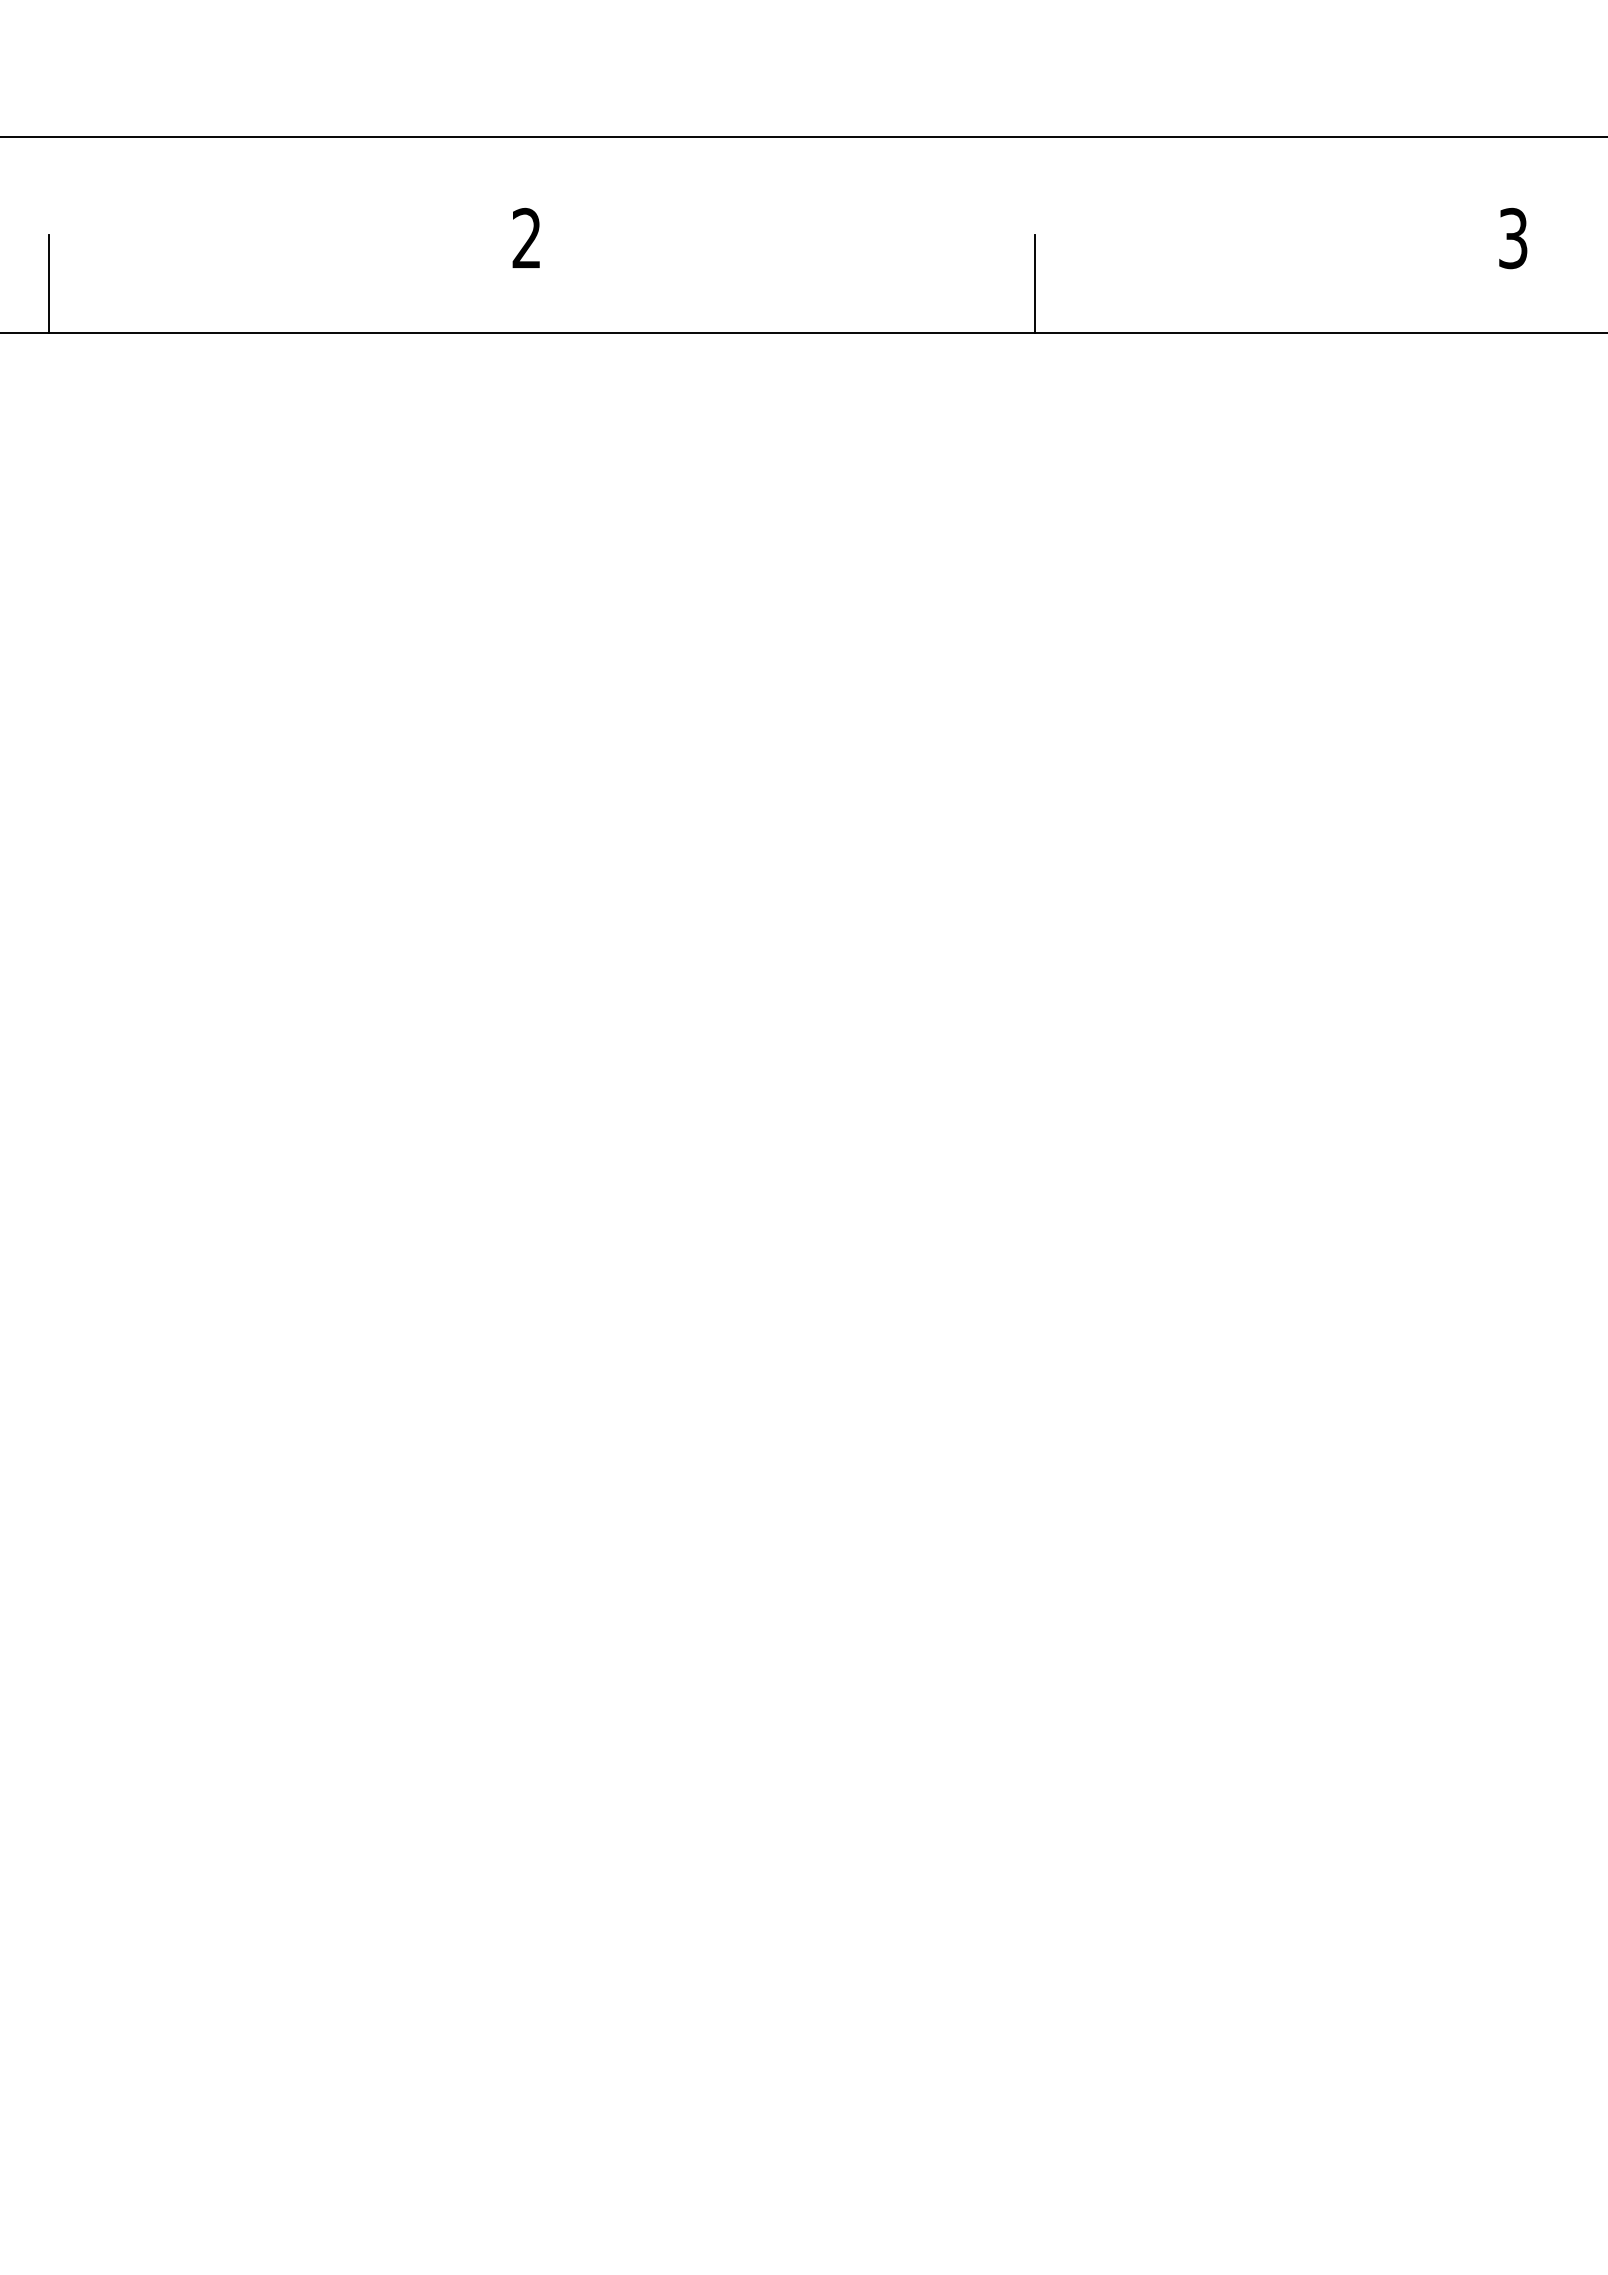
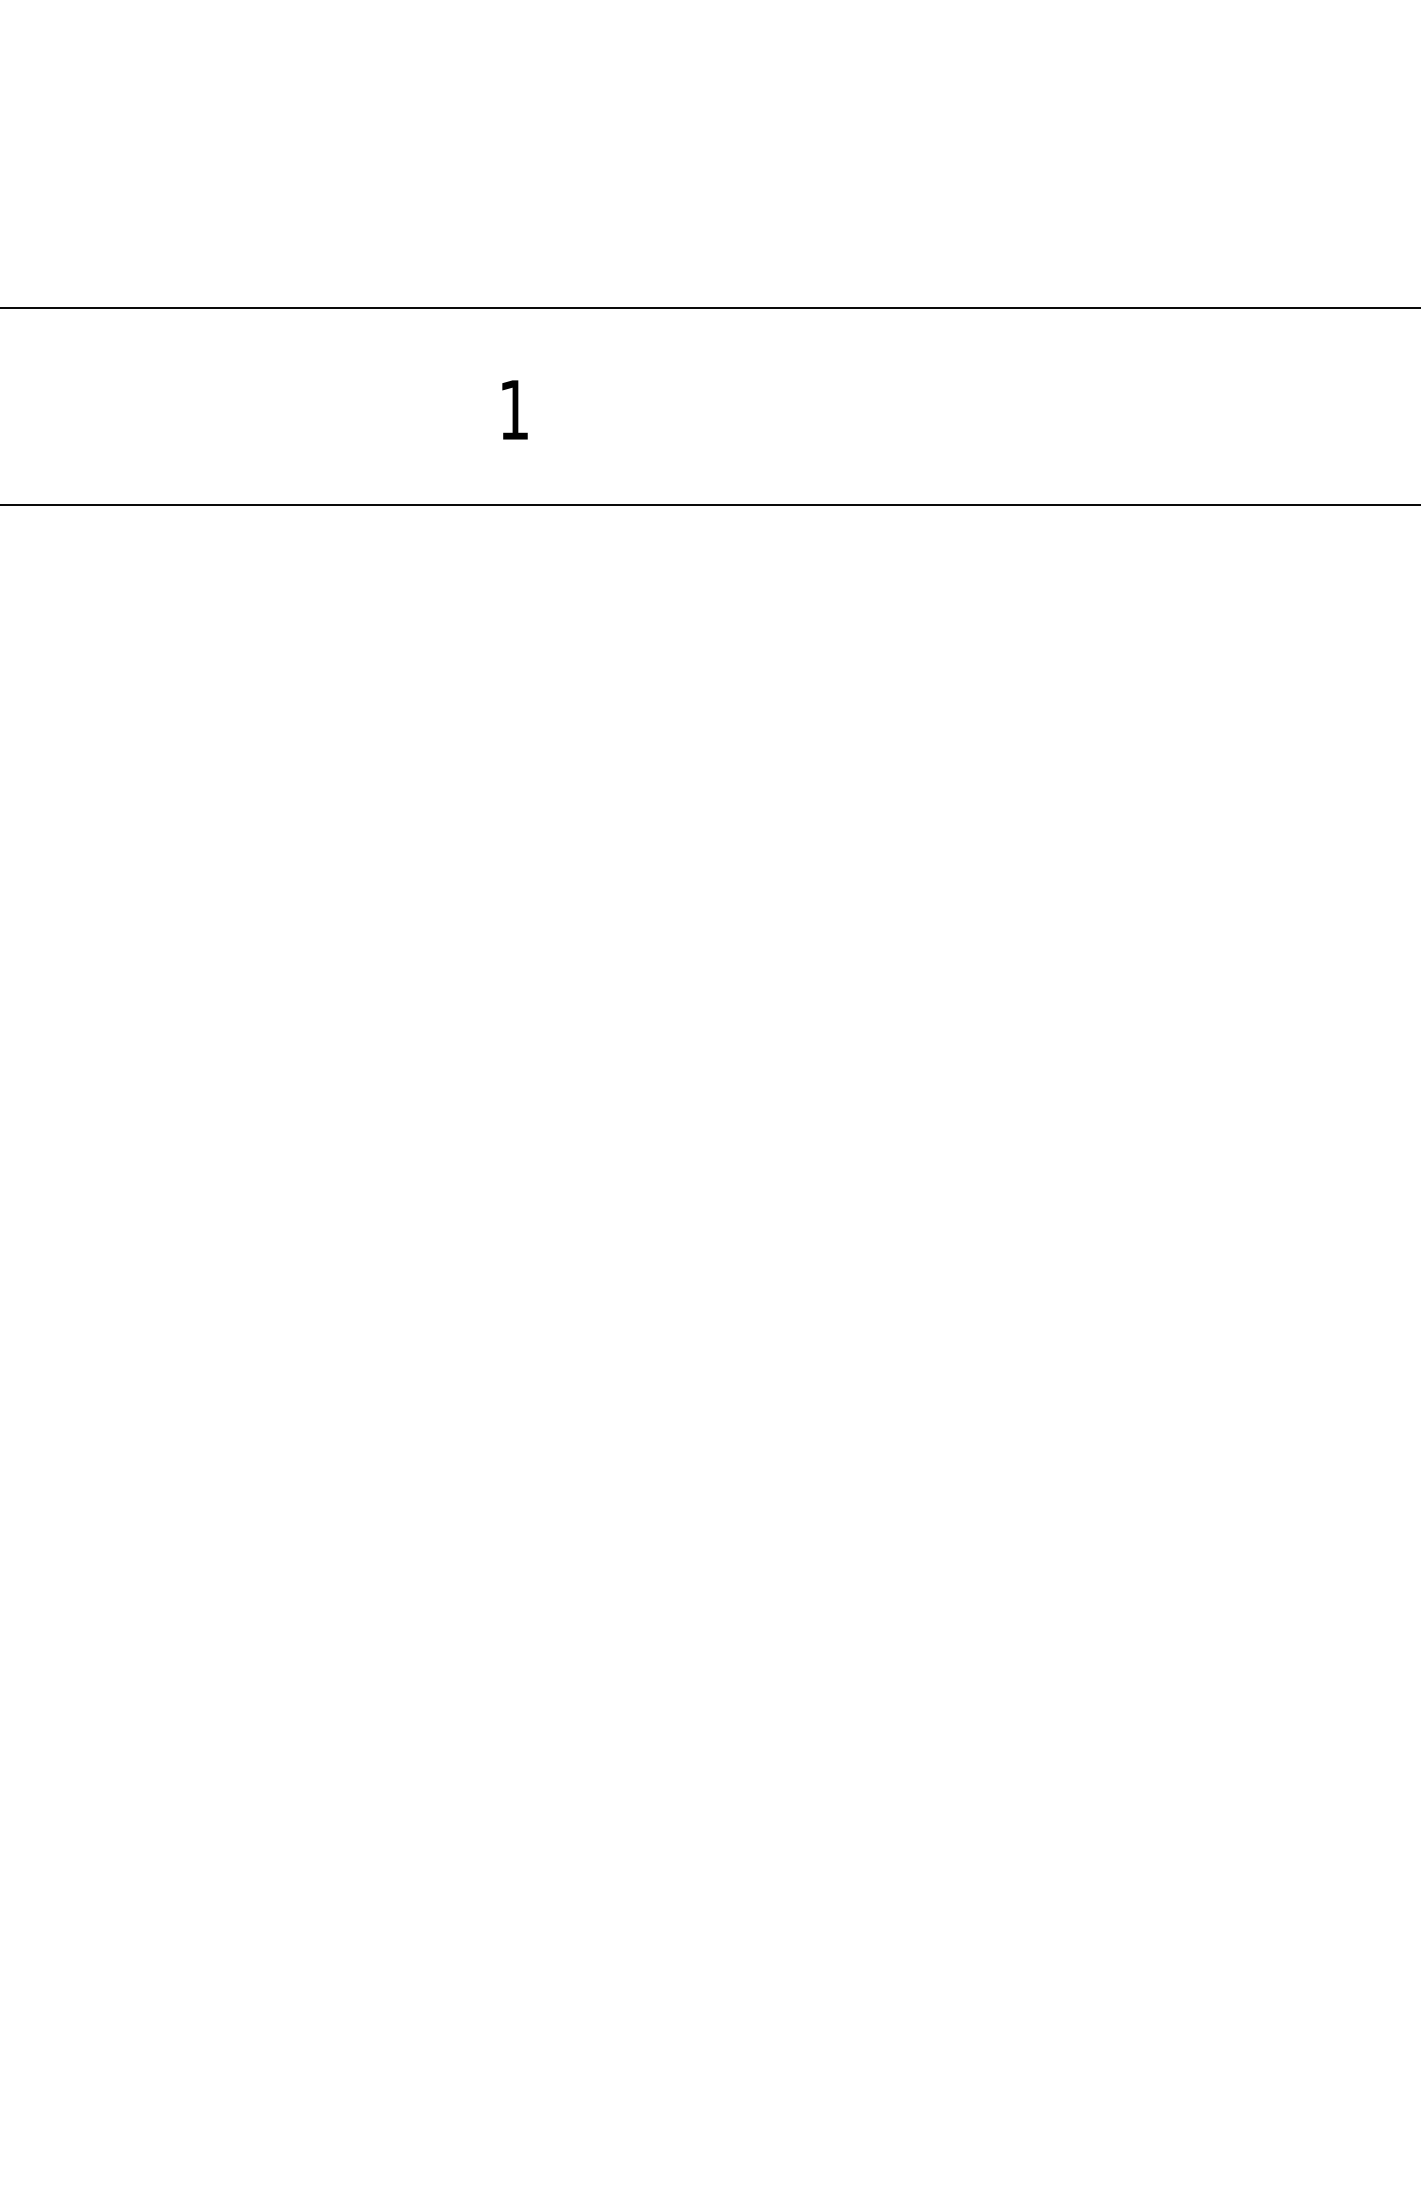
text: (526, 237) -> (514, 408), 2 -> 1
line: (48, 283) -> (36, 454), removed
line: (1034, 283) -> (1022, 454), removed

